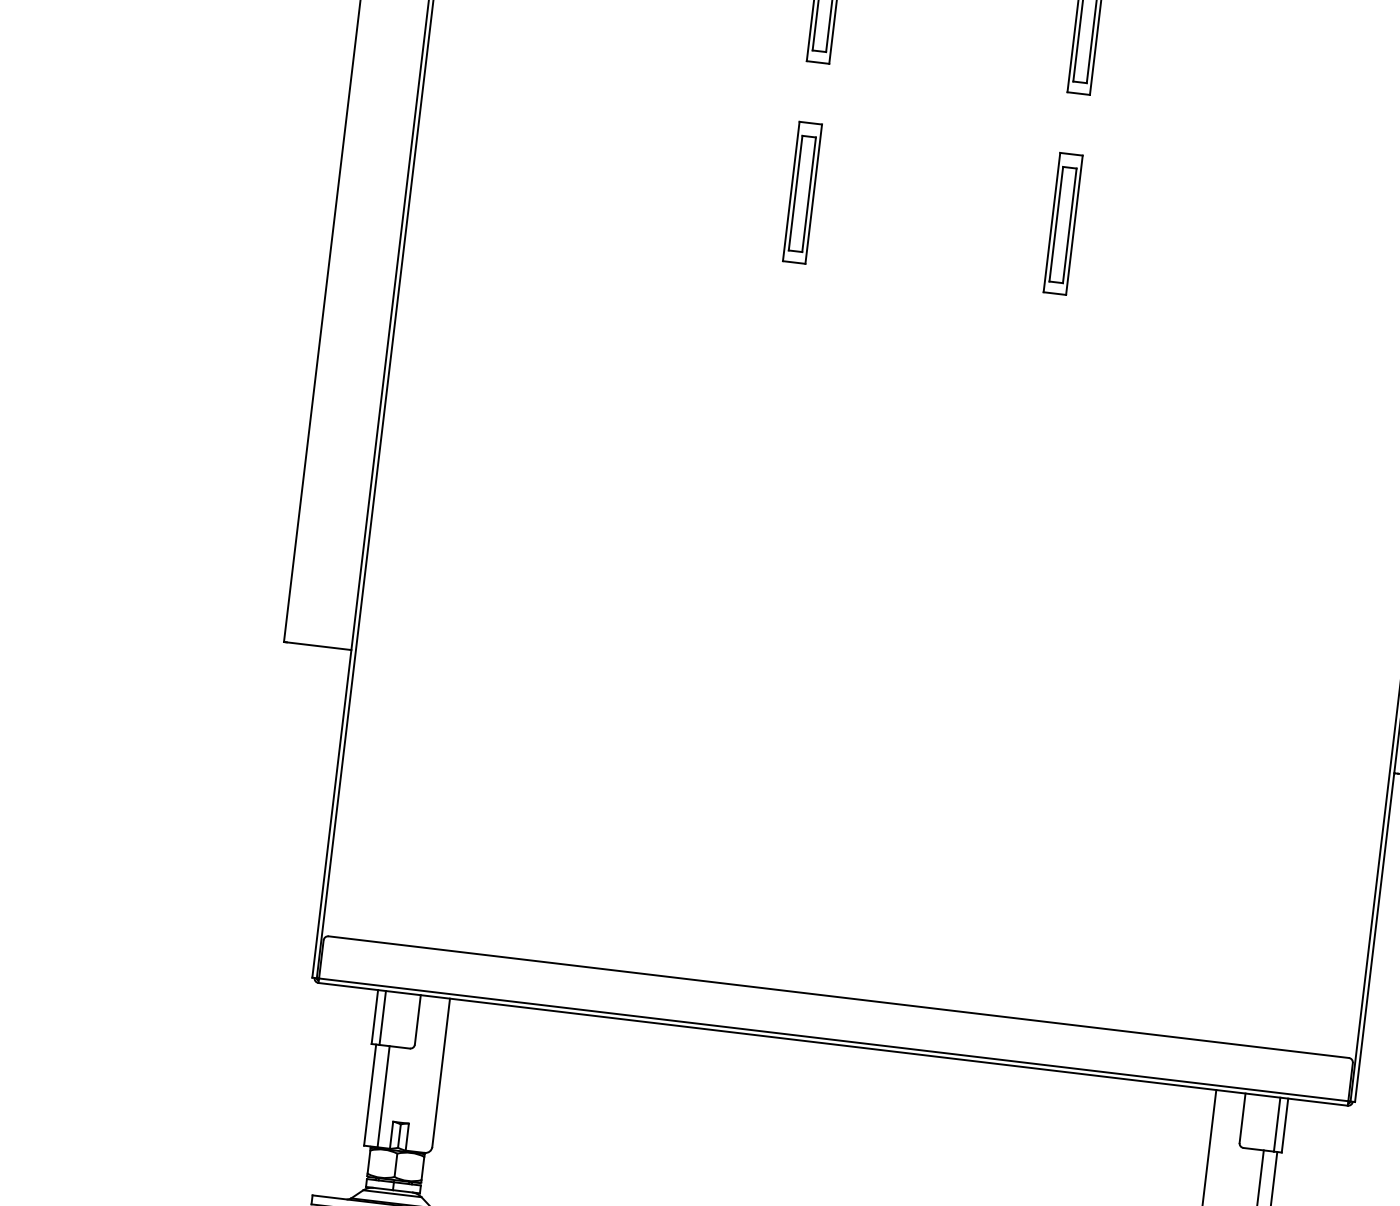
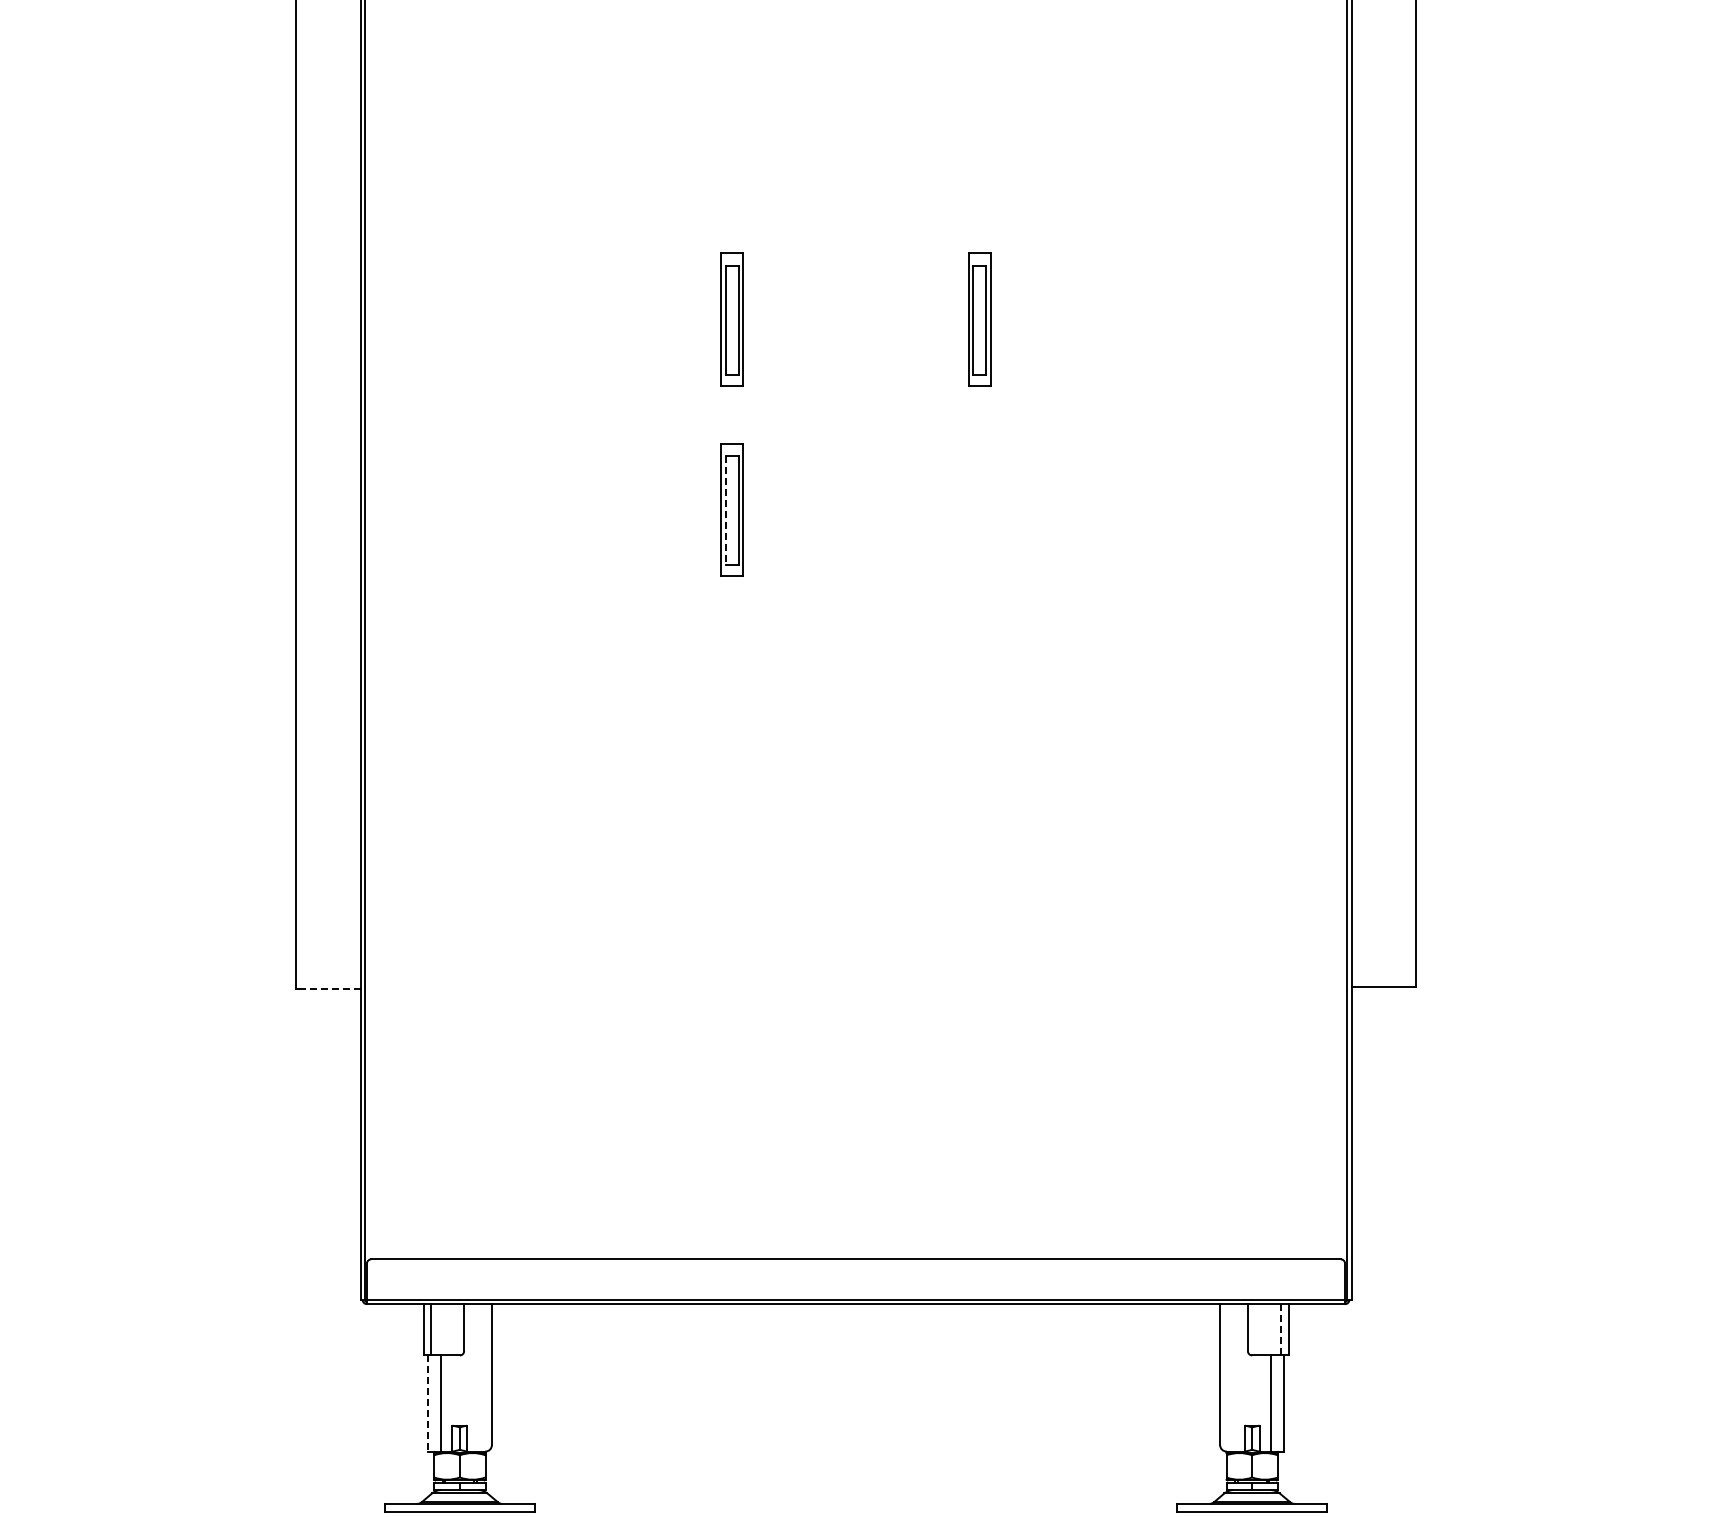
line: (795, 193) -> (725, 511), solid -> dashed
part: (1062, 223) -> (979, 509), removed
line: (319, 646) -> (330, 988), solid -> dashed
line: (369, 1095) -> (427, 1403), solid -> dashed
line: (1277, 1124) -> (1281, 1329), solid -> dashed

